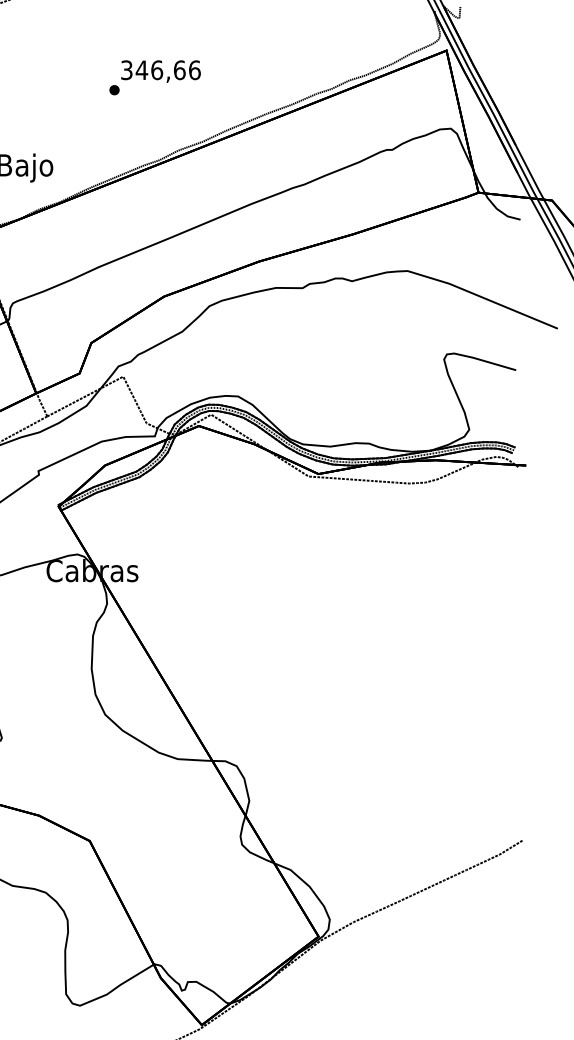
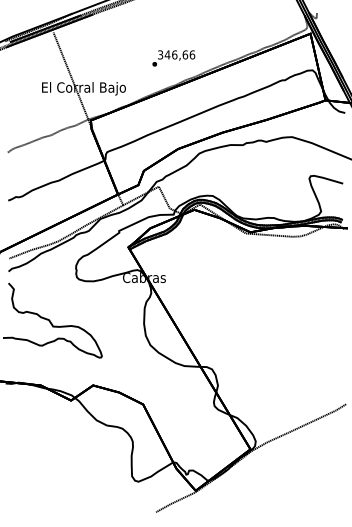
text: (154, 77) -> (173, 58), moved

